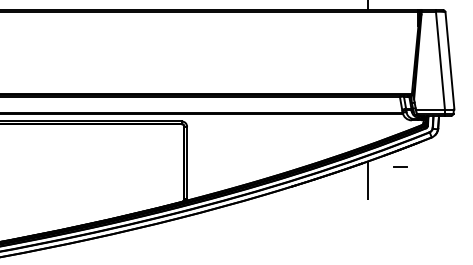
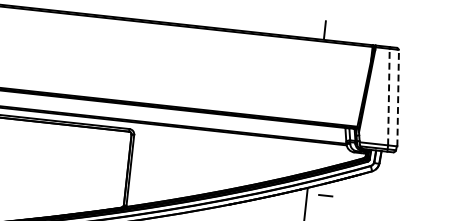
line: (440, 60) -> (388, 96), solid -> dashed
line: (449, 60) -> (397, 97), solid -> dashed
line: (400, 166) -> (325, 194), moved

